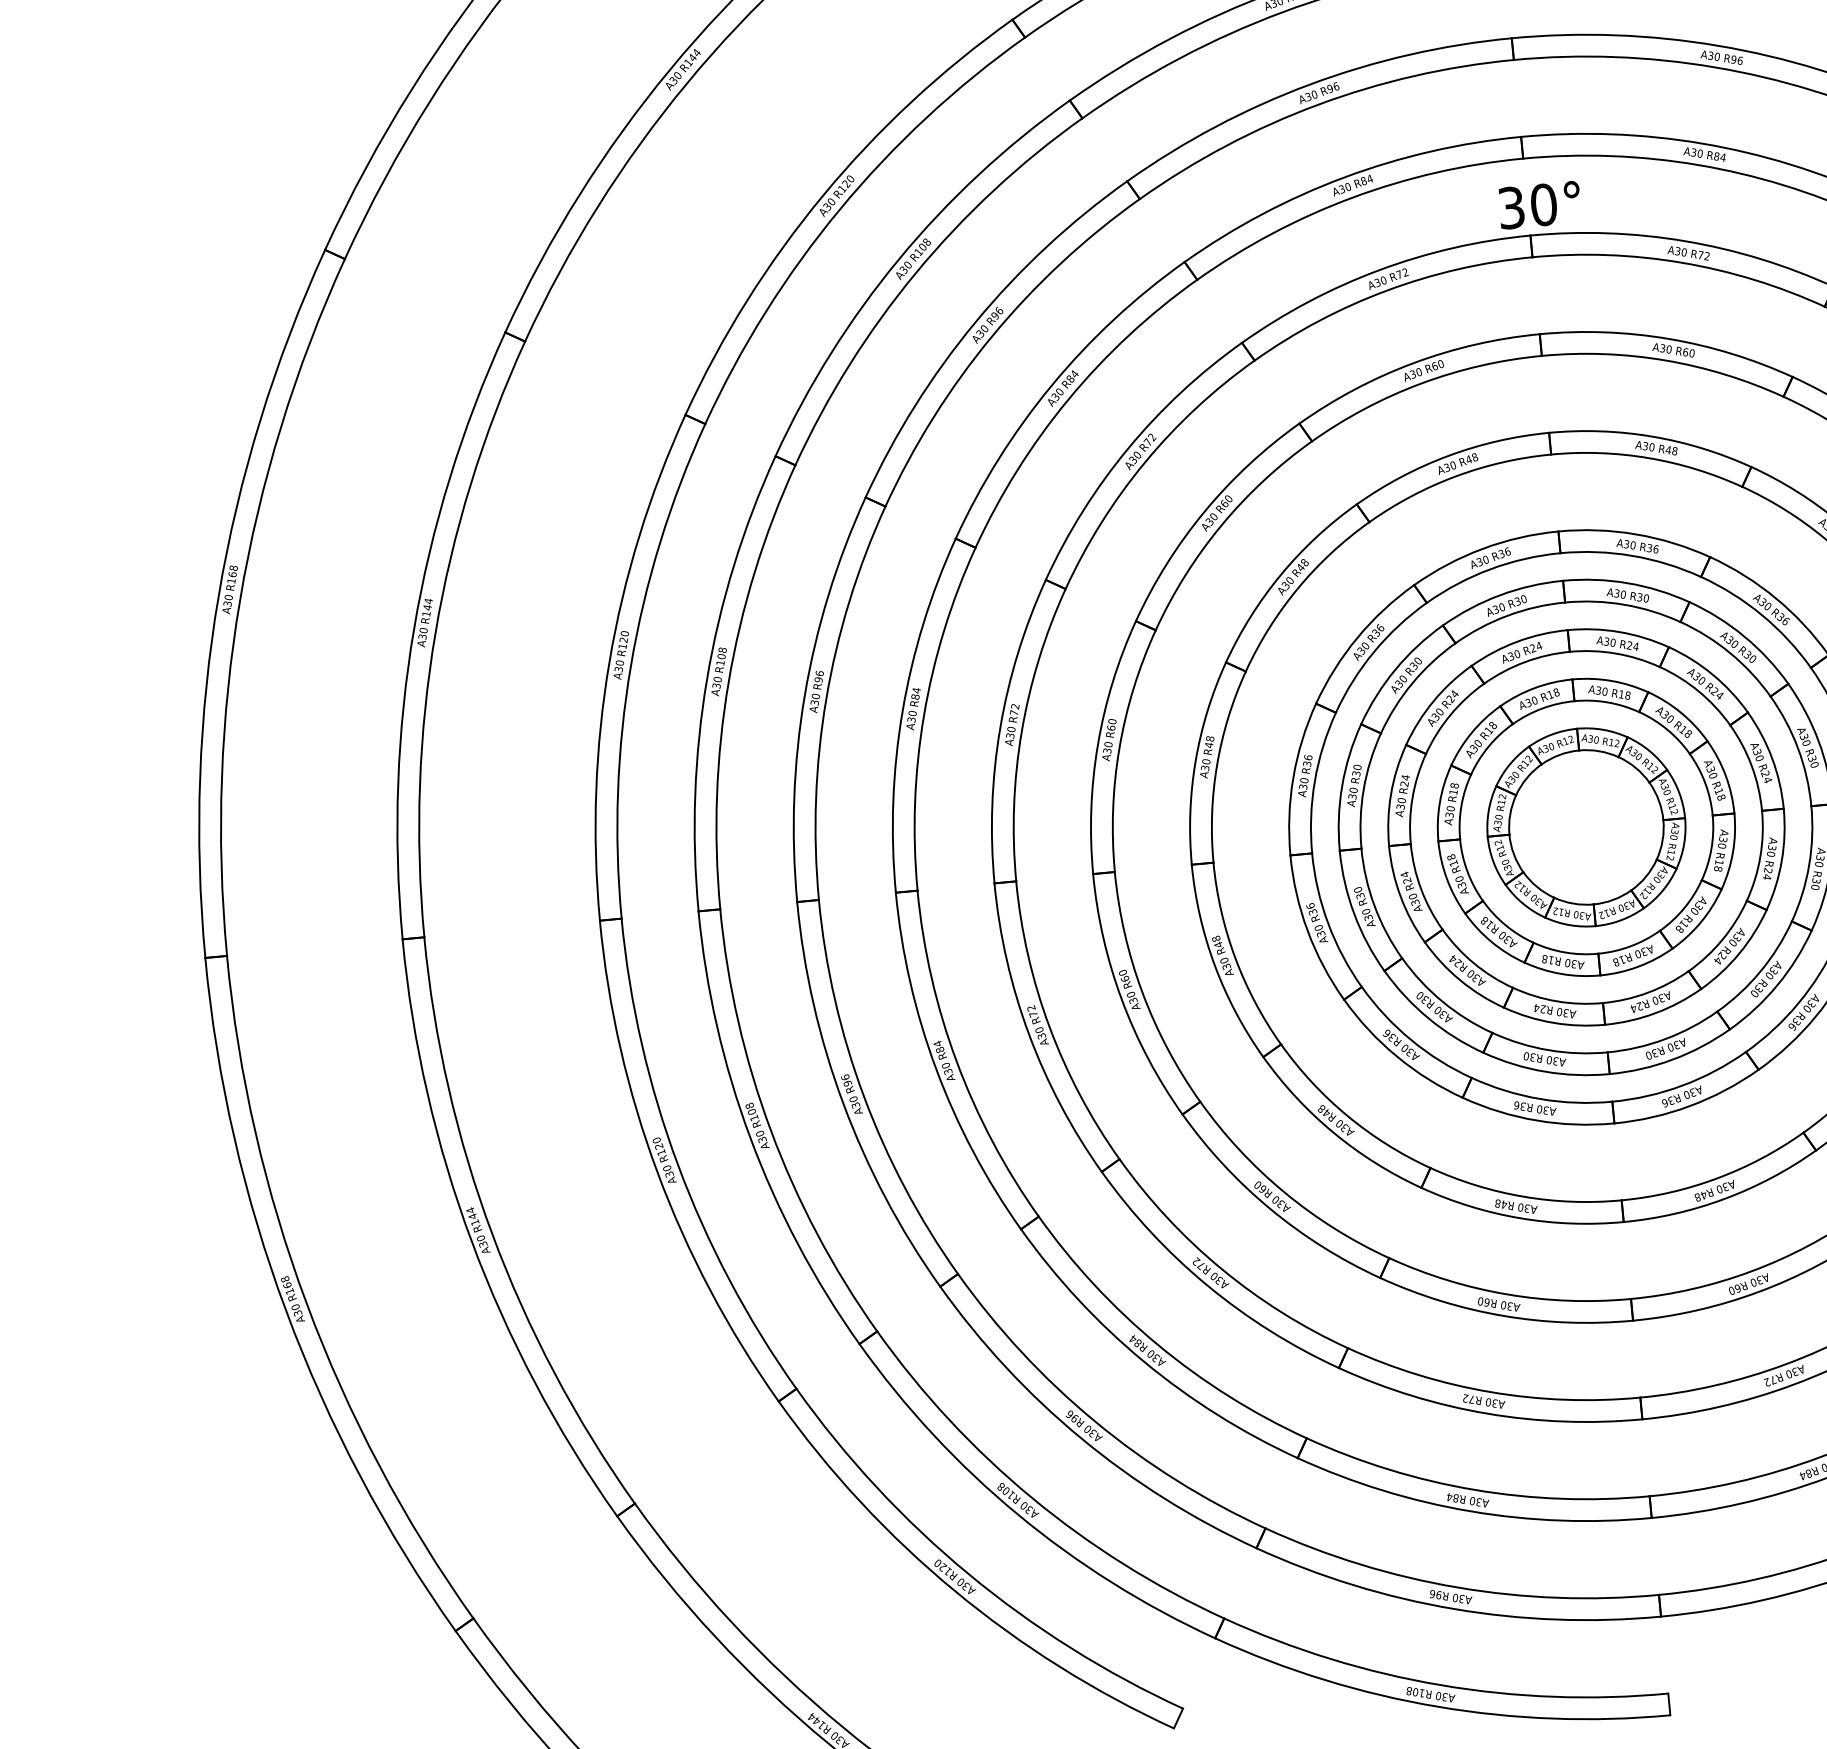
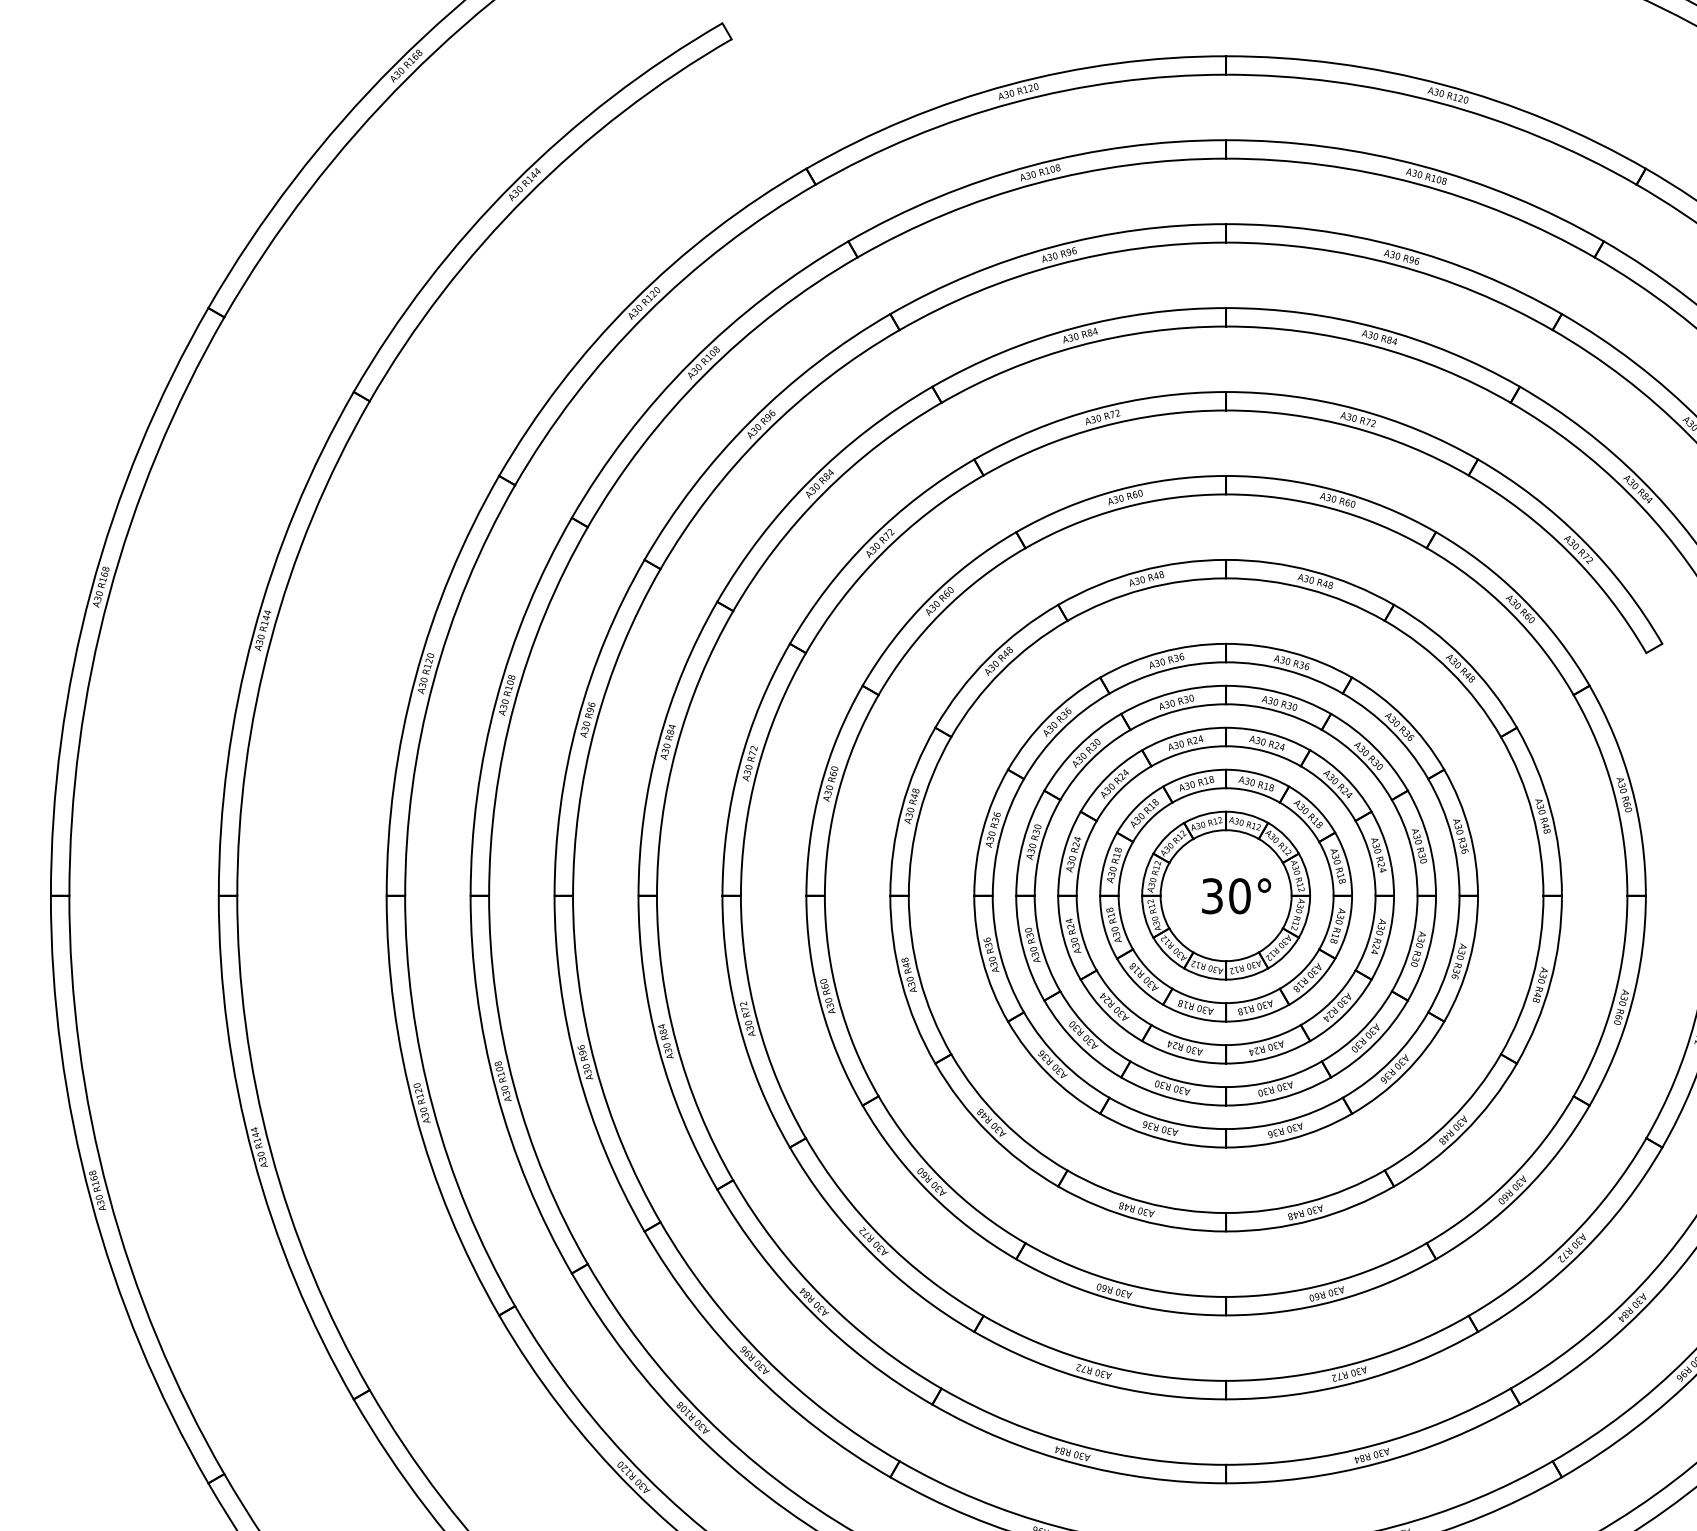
text: (1539, 205) -> (1236, 896), moved

